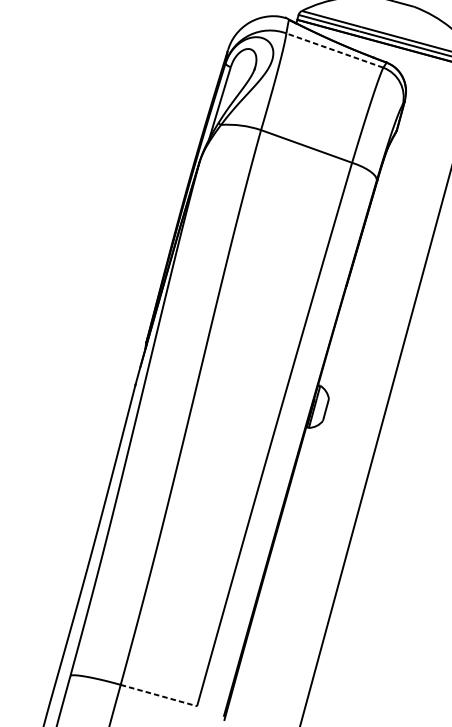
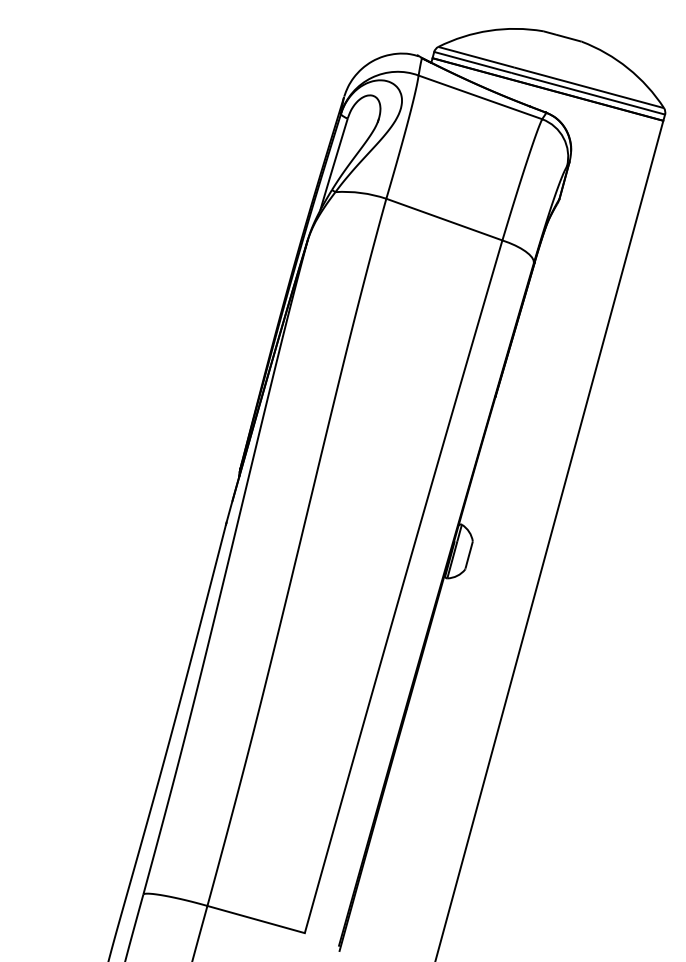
line: (334, 50) -> (480, 97), dashed -> solid
line: (159, 695) -> (256, 919), dashed -> solid

